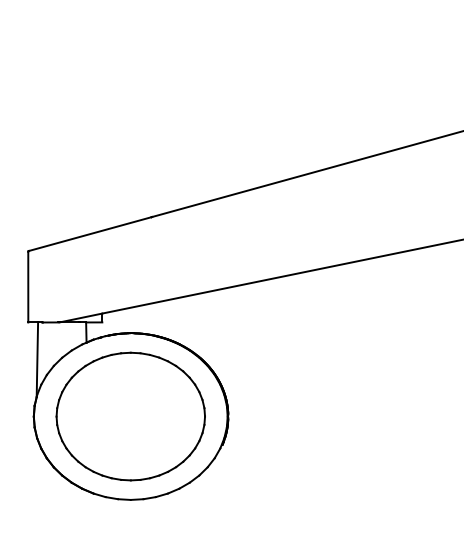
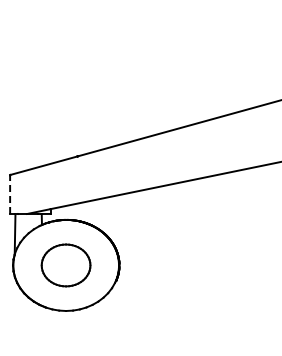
line: (28, 286) -> (10, 194), solid -> dashed
part: (129, 416) -> (65, 265), size x0.6

